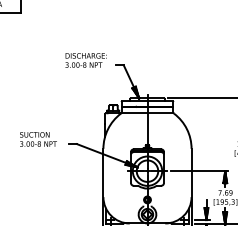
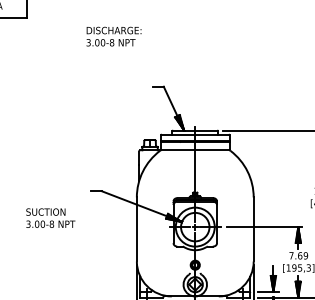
text: (85, 60) -> (113, 36), moved
text: (38, 139) -> (50, 218), moved

